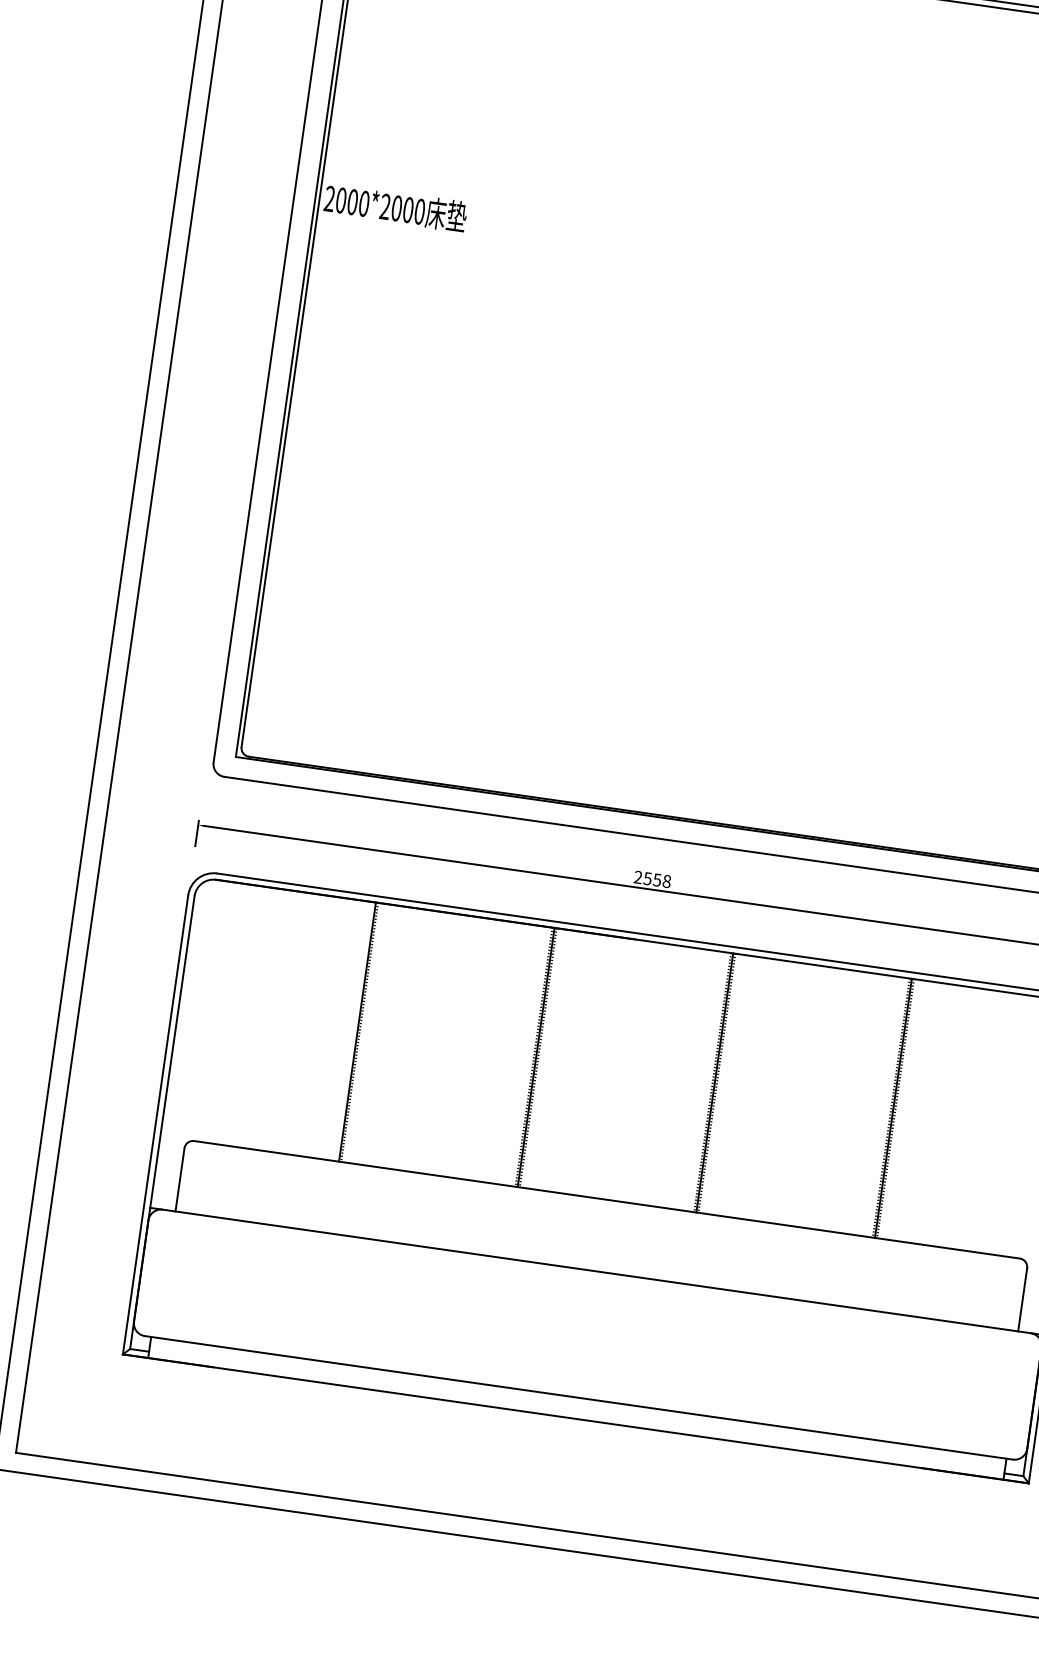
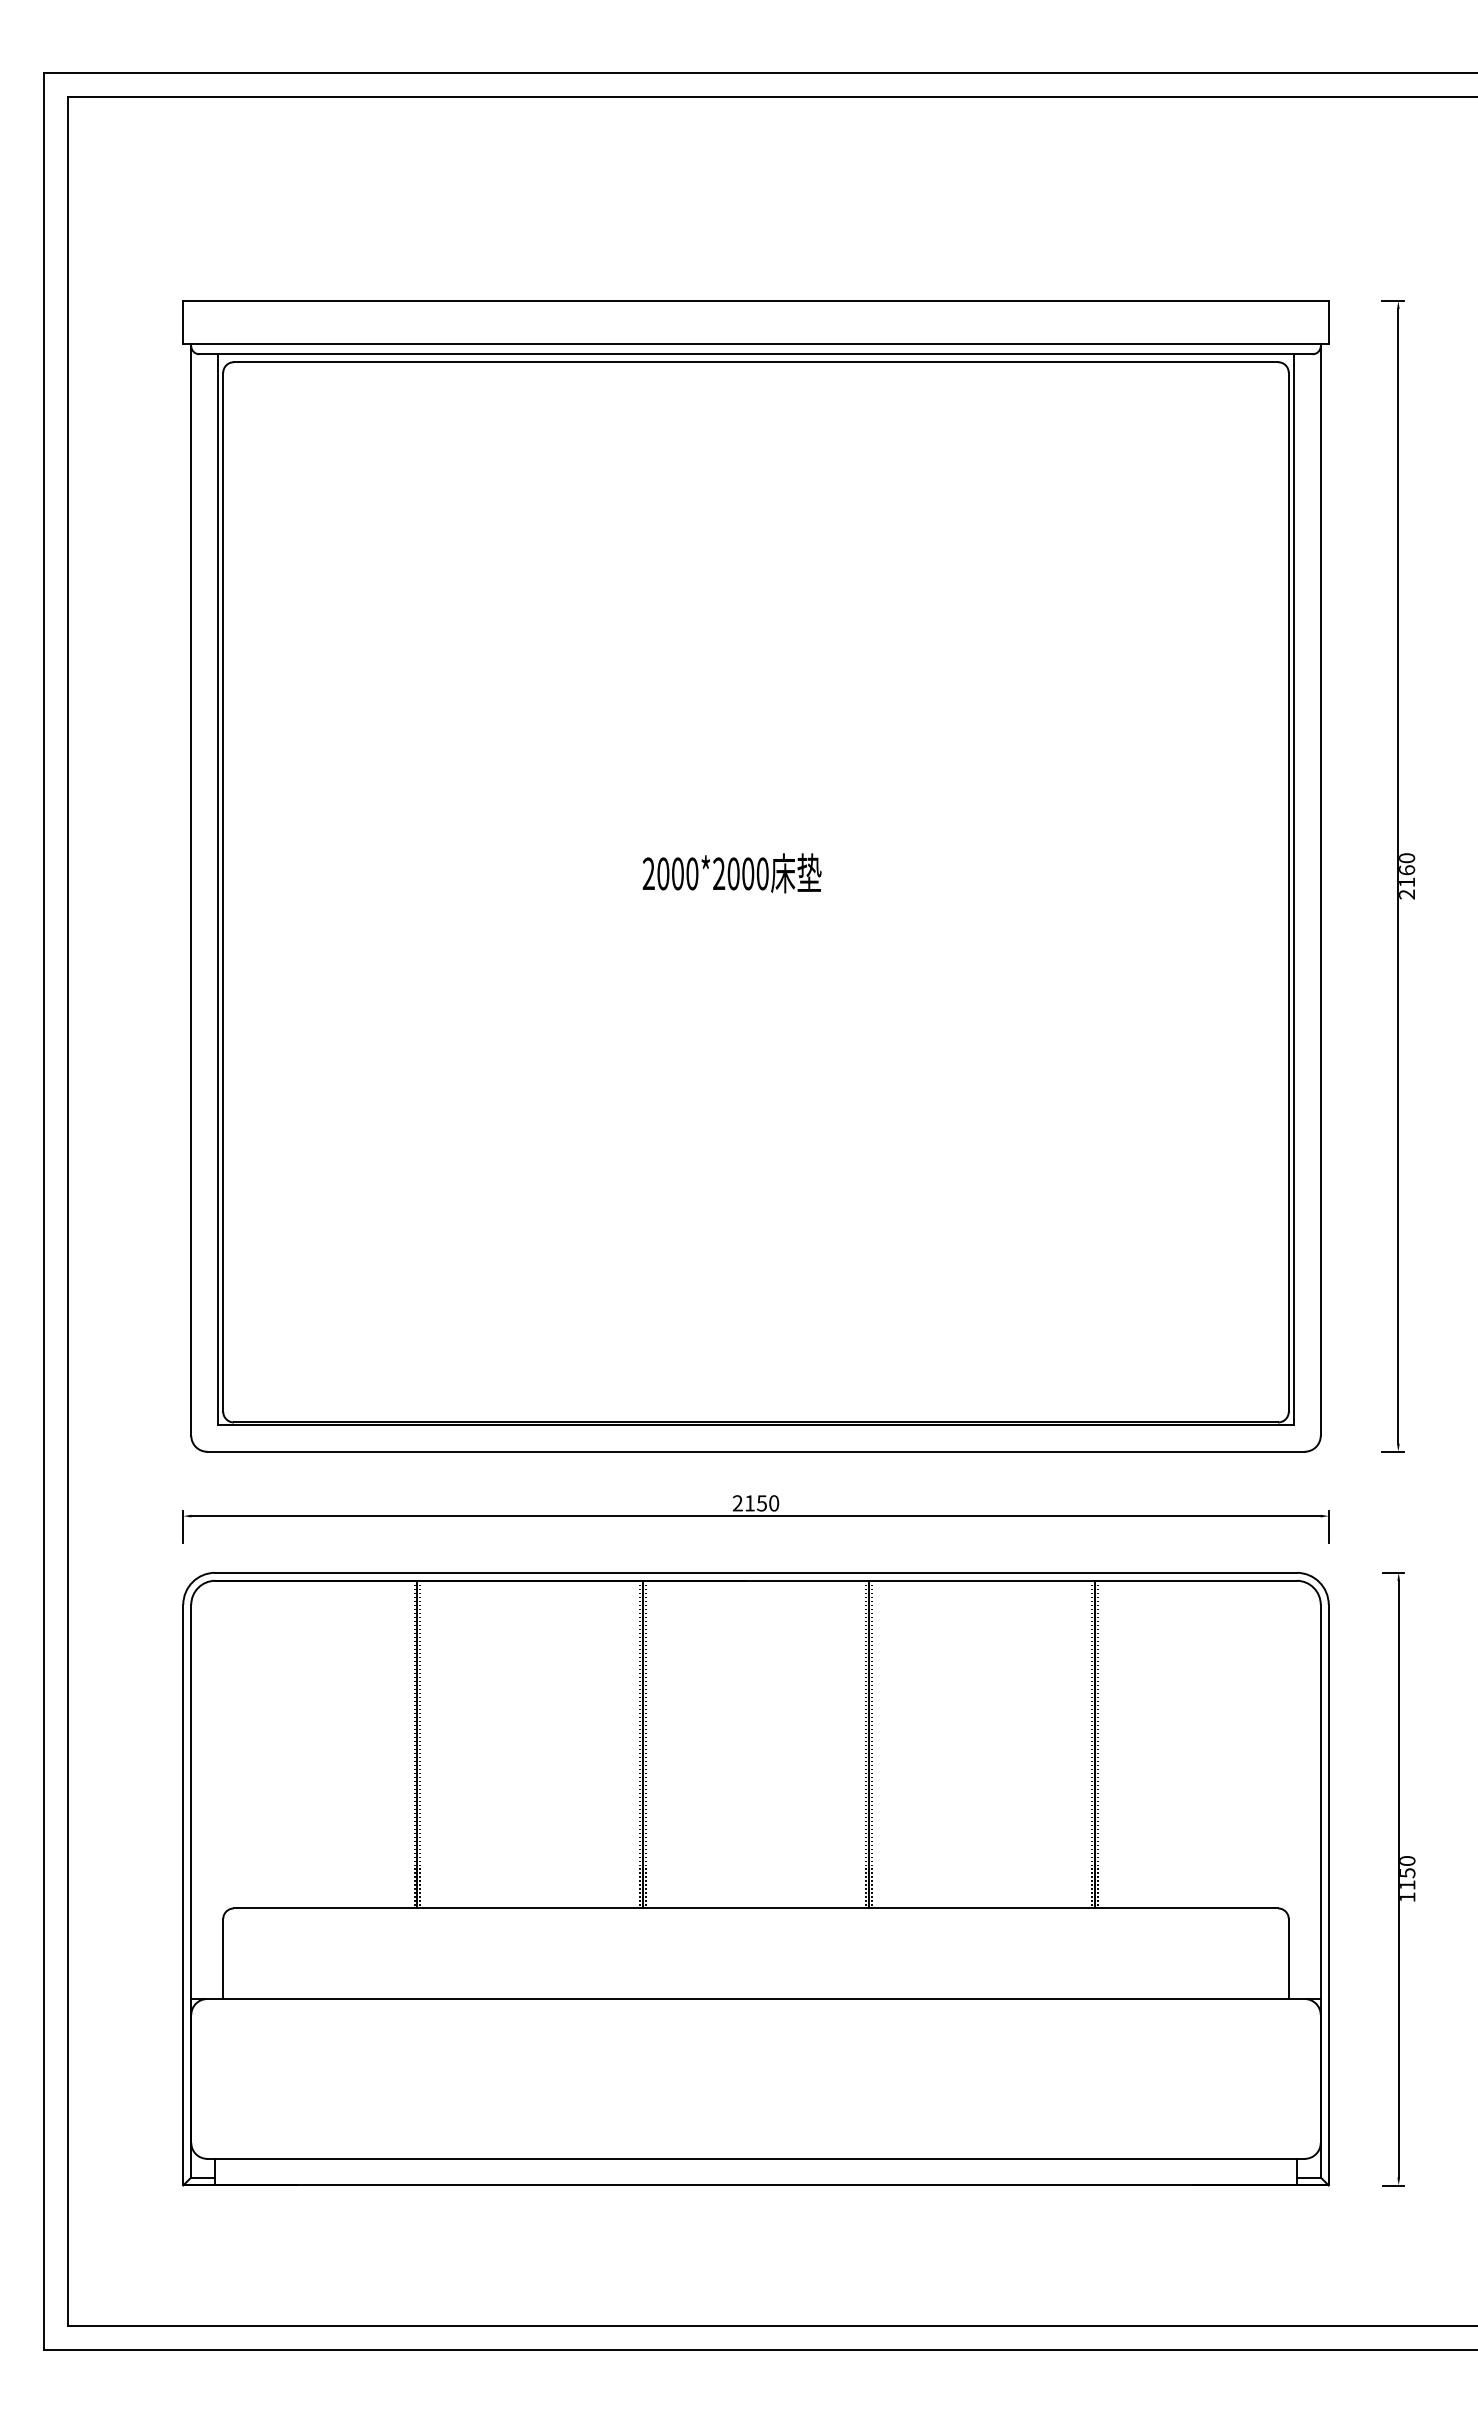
text: (395, 207) -> (731, 873), moved
text: (656, 880) -> (761, 1503), 2558 -> 2150
line: (355, 1031) -> (414, 1744), added

